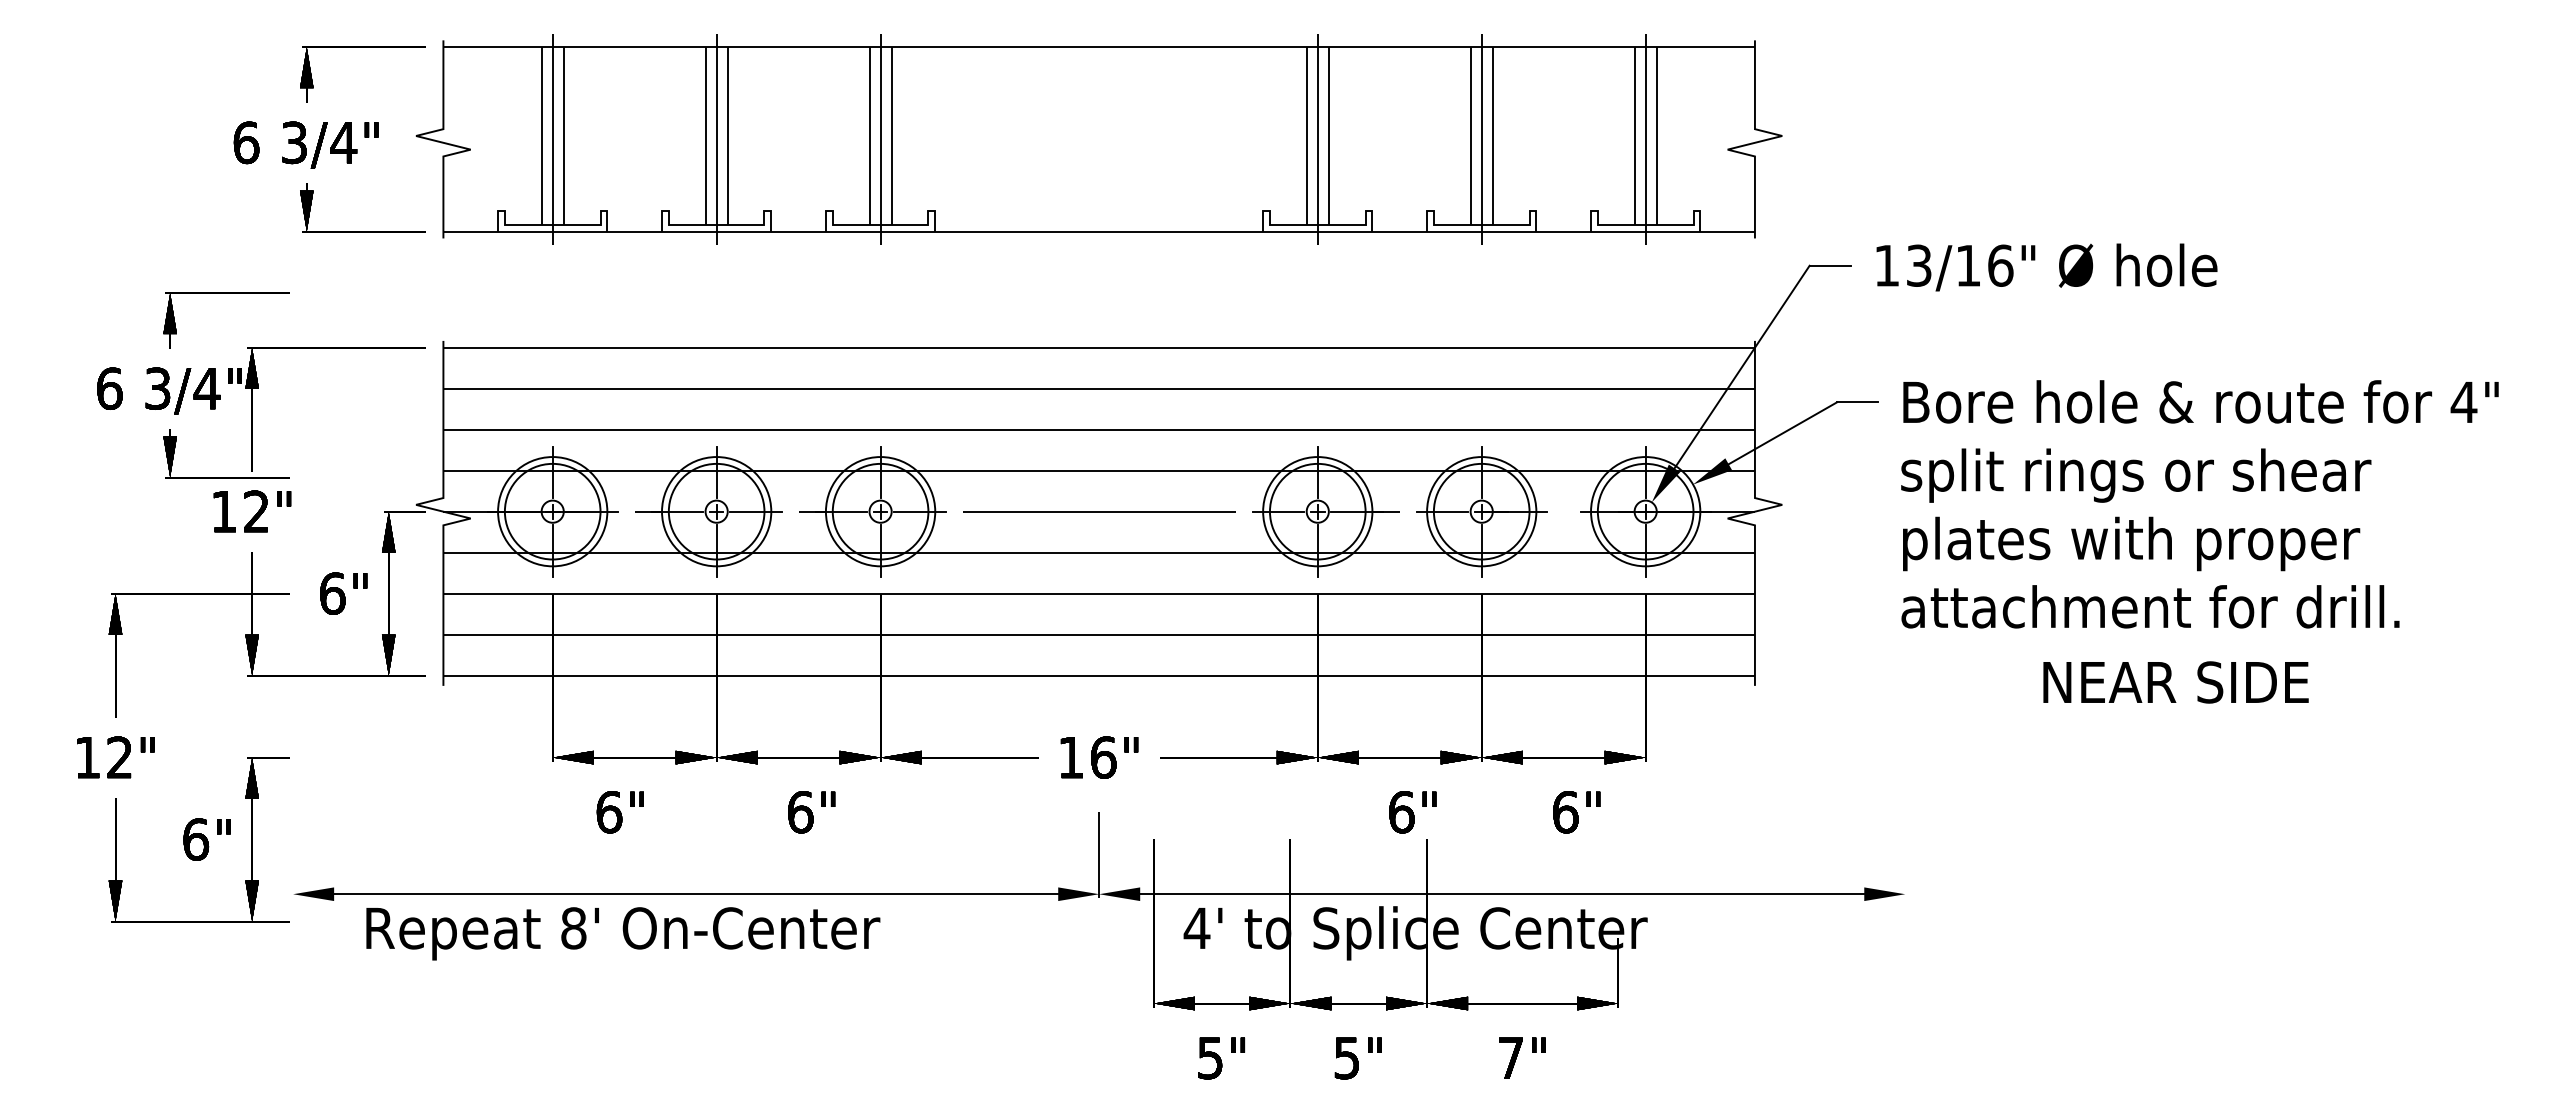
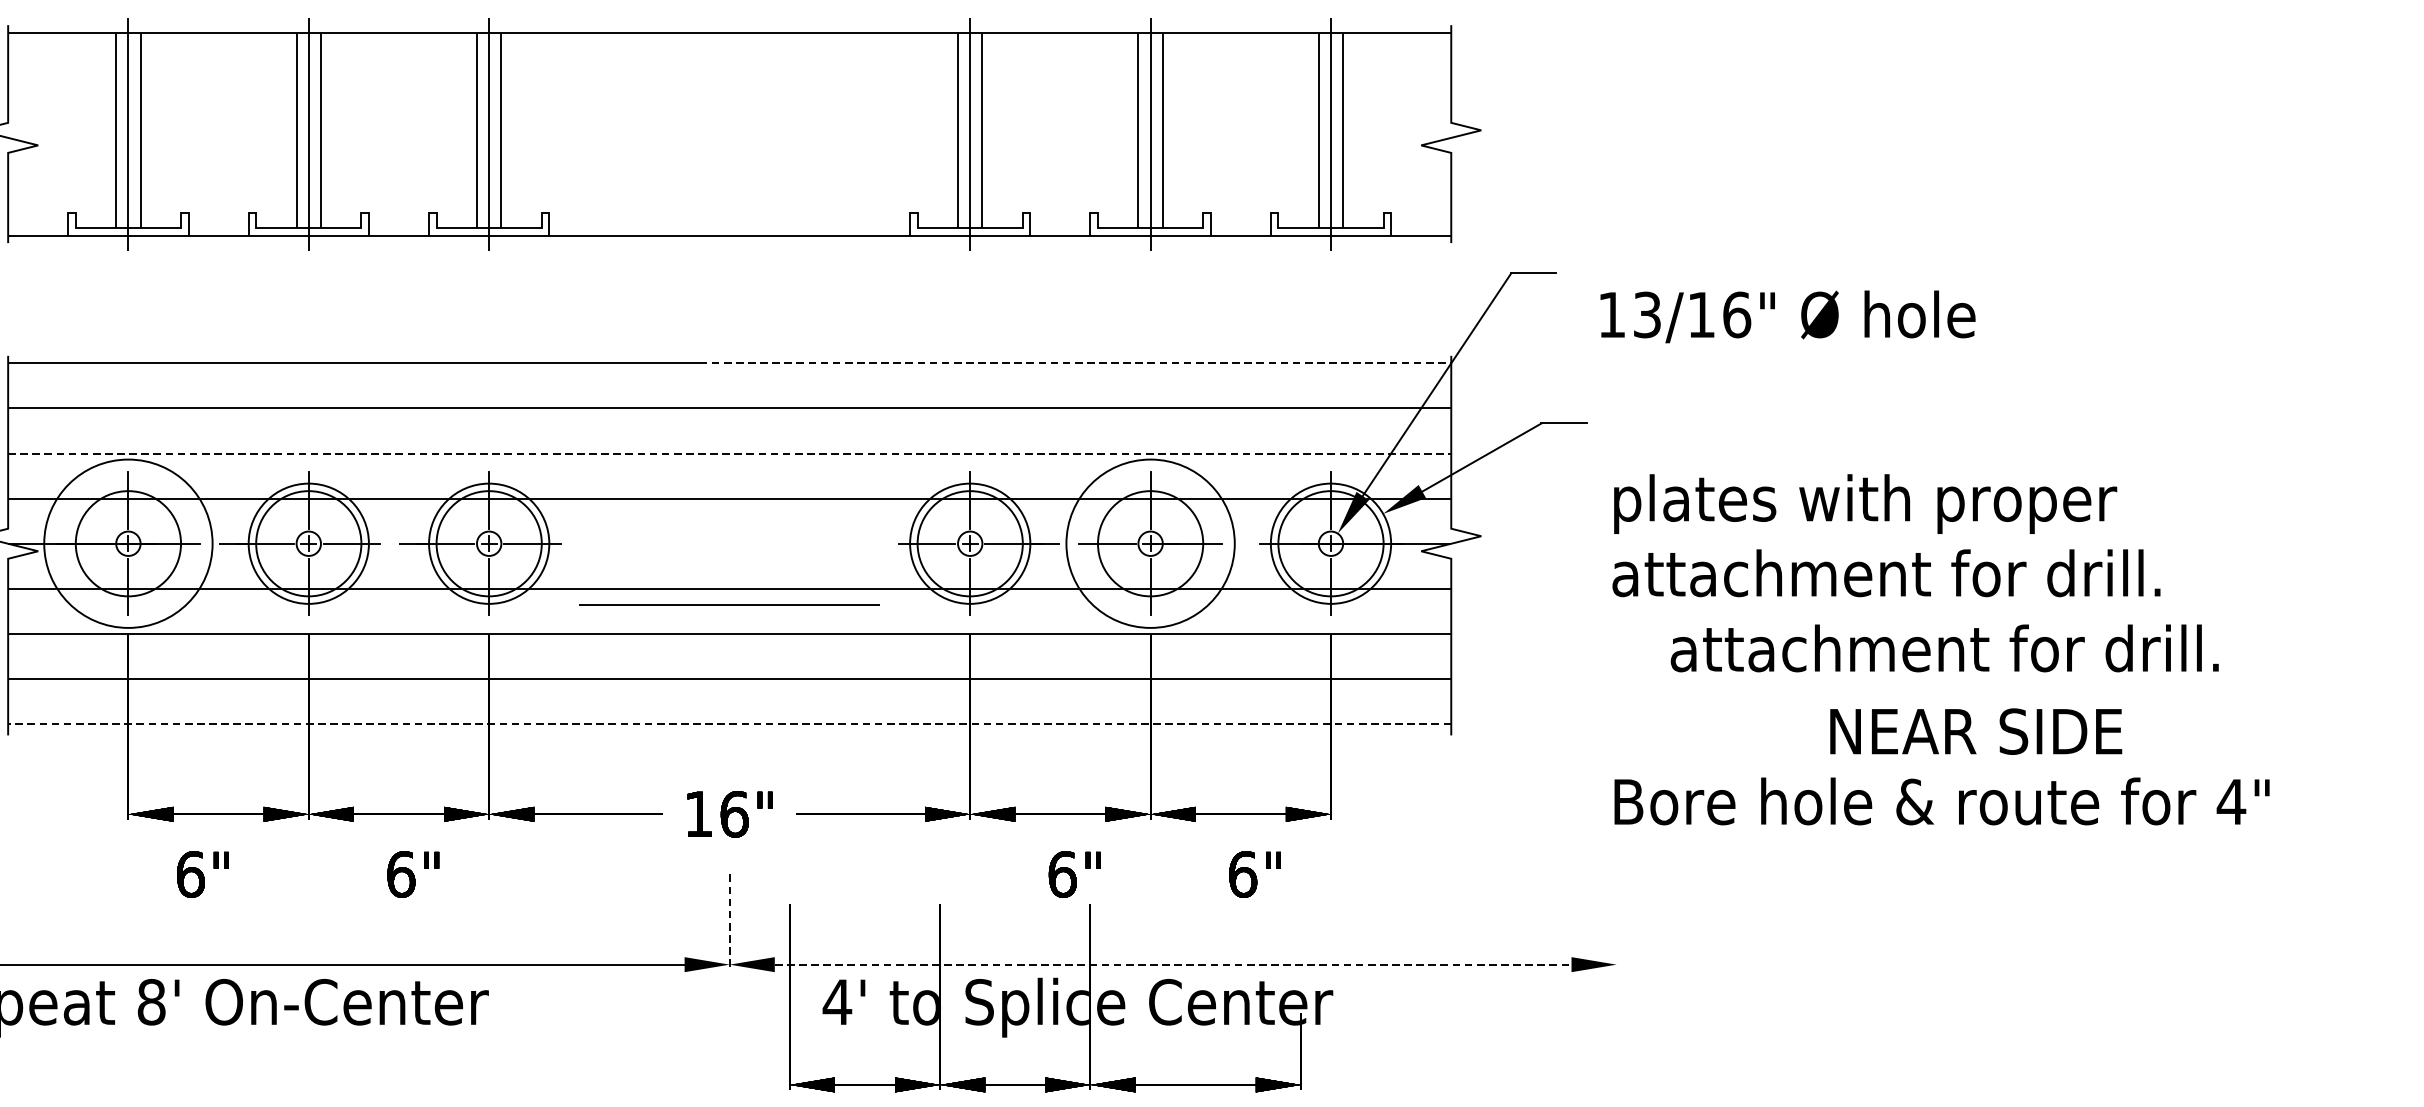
text: (2046, 267) -> (1787, 316), moved
line: (1413, 347) -> (1075, 363), solid -> dashed
text: (2200, 401) -> (1941, 801), moved
line: (1099, 429) -> (730, 453), solid -> dashed
text: (2136, 475) -> (1871, 503), split rings or shear -> plates with proper
circle: (552, 511) -> (128, 543), size x1.4
line: (1099, 511) -> (730, 605), moved
circle: (1481, 511) -> (1150, 543), size x1.4
text: (2150, 543) -> (1886, 578), plates with proper -> attachment for drill.
text: (2150, 606) -> (1944, 648), moved
line: (1098, 675) -> (728, 723), solid -> dashed
text: (2175, 682) -> (1975, 731), moved
line: (1099, 854) -> (730, 920), solid -> dashed
line: (1502, 894) -> (1173, 964), solid -> dashed

